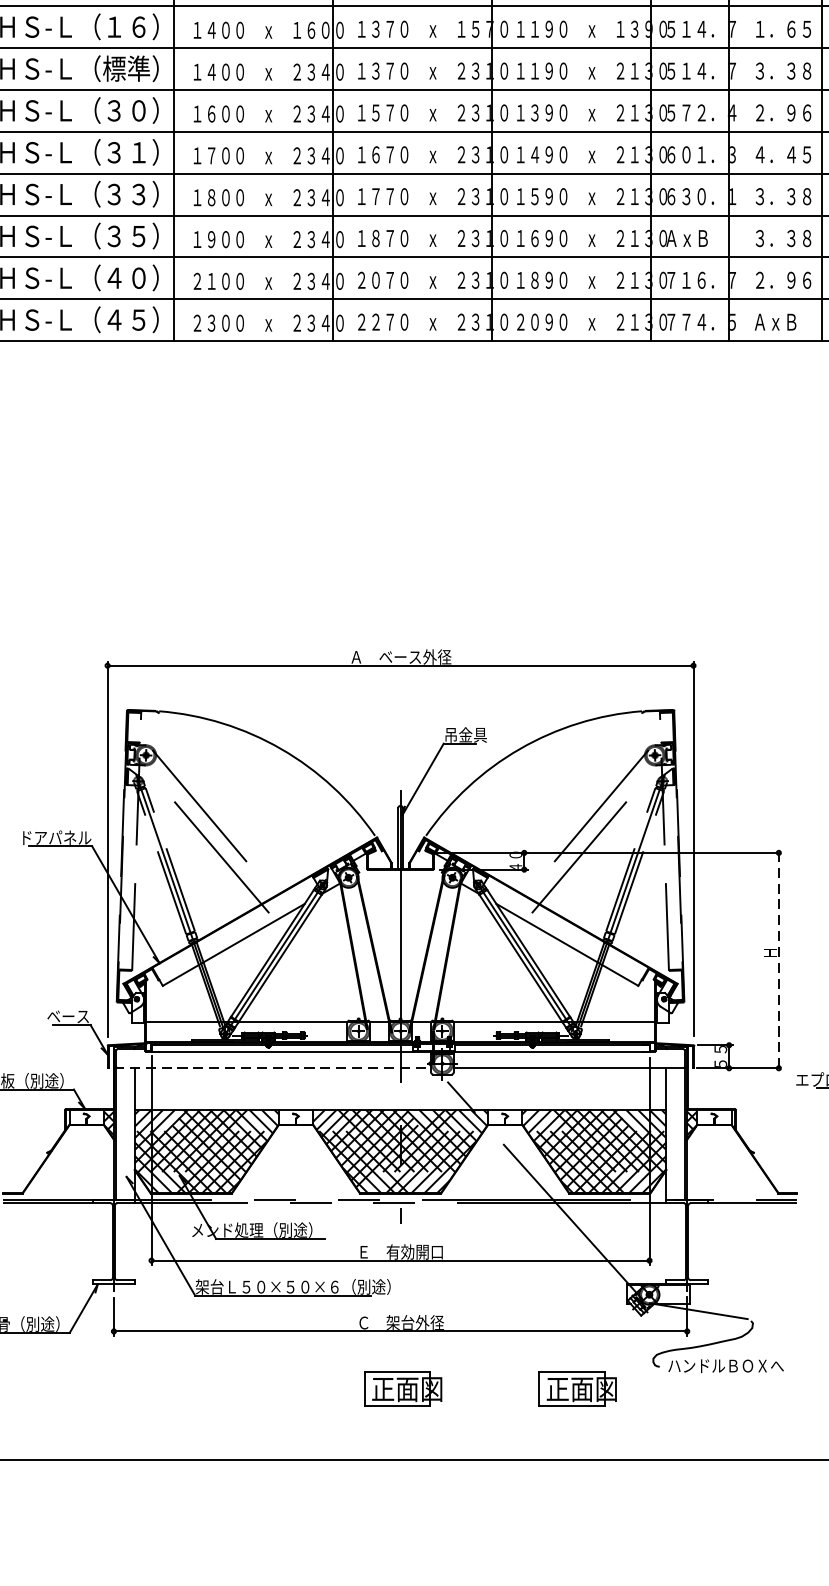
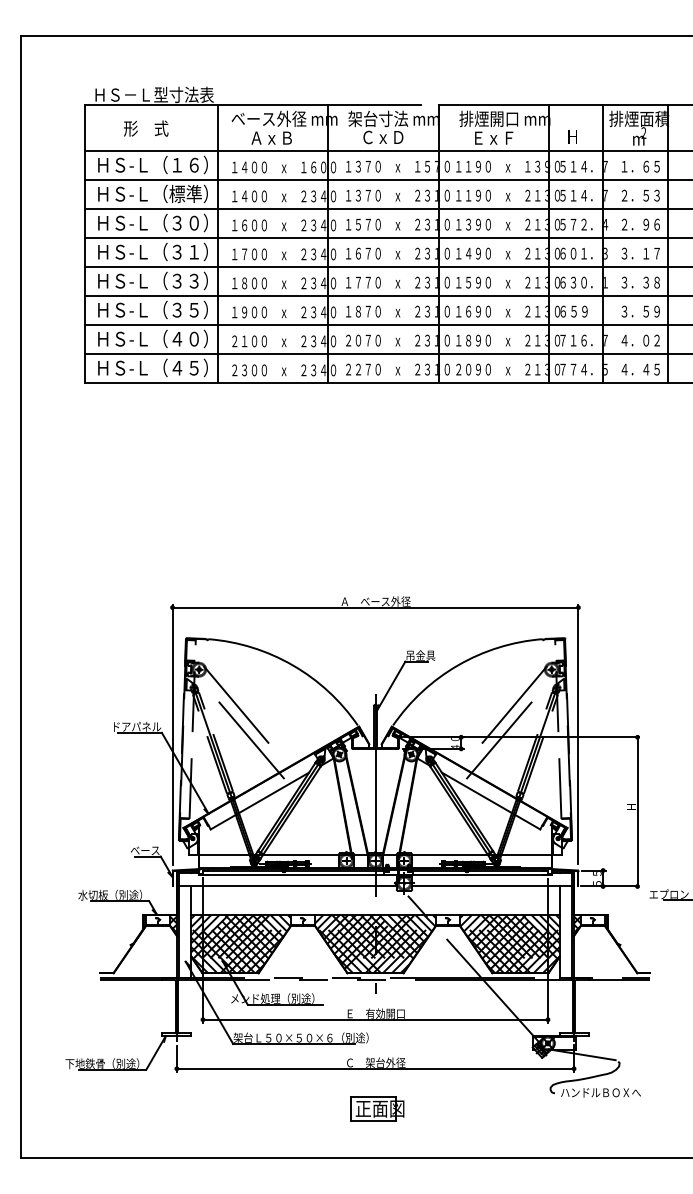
text: (783, 70) -> (640, 195), ３．３８ -> ２．５３
text: (783, 154) -> (640, 253), ４．４５ -> ３．１７
text: (686, 238) -> (573, 311), ＡｘＢ -> ６５９
text: (798, 238) -> (651, 311), ３．３８ -> ３．５９
text: (783, 280) -> (640, 340), ２．９６ -> ４．０２
text: (783, 322) -> (640, 369), ＡｘＢ -> ４．４５
line: (778, 960) -> (637, 811), dashed -> solid
line: (272, 1068) -> (286, 886), dashed -> solid
part: (578, 1388) -> (498, 1108), removed

